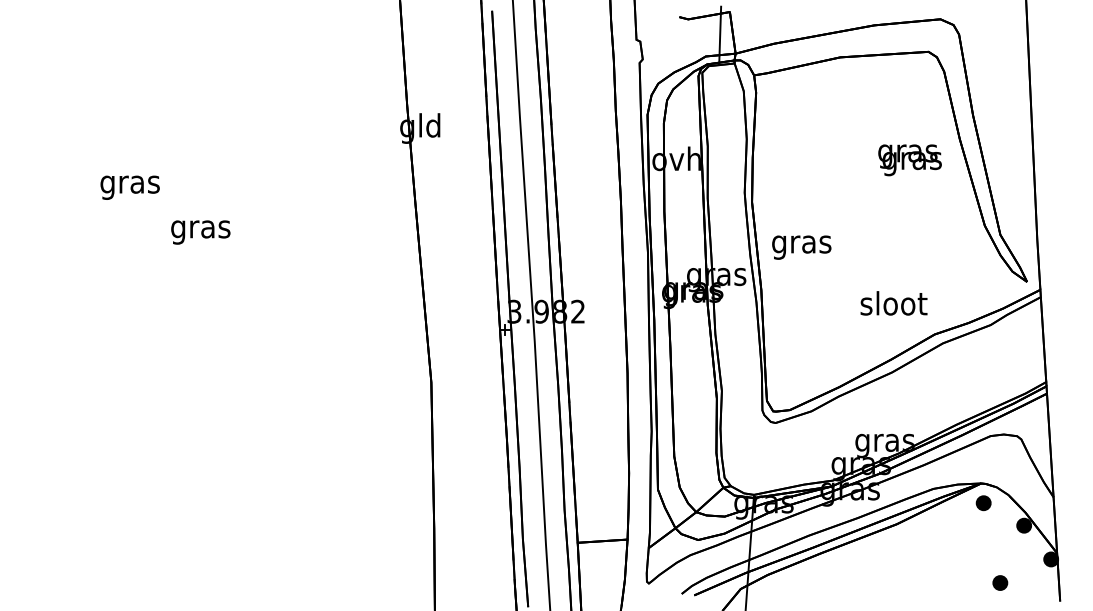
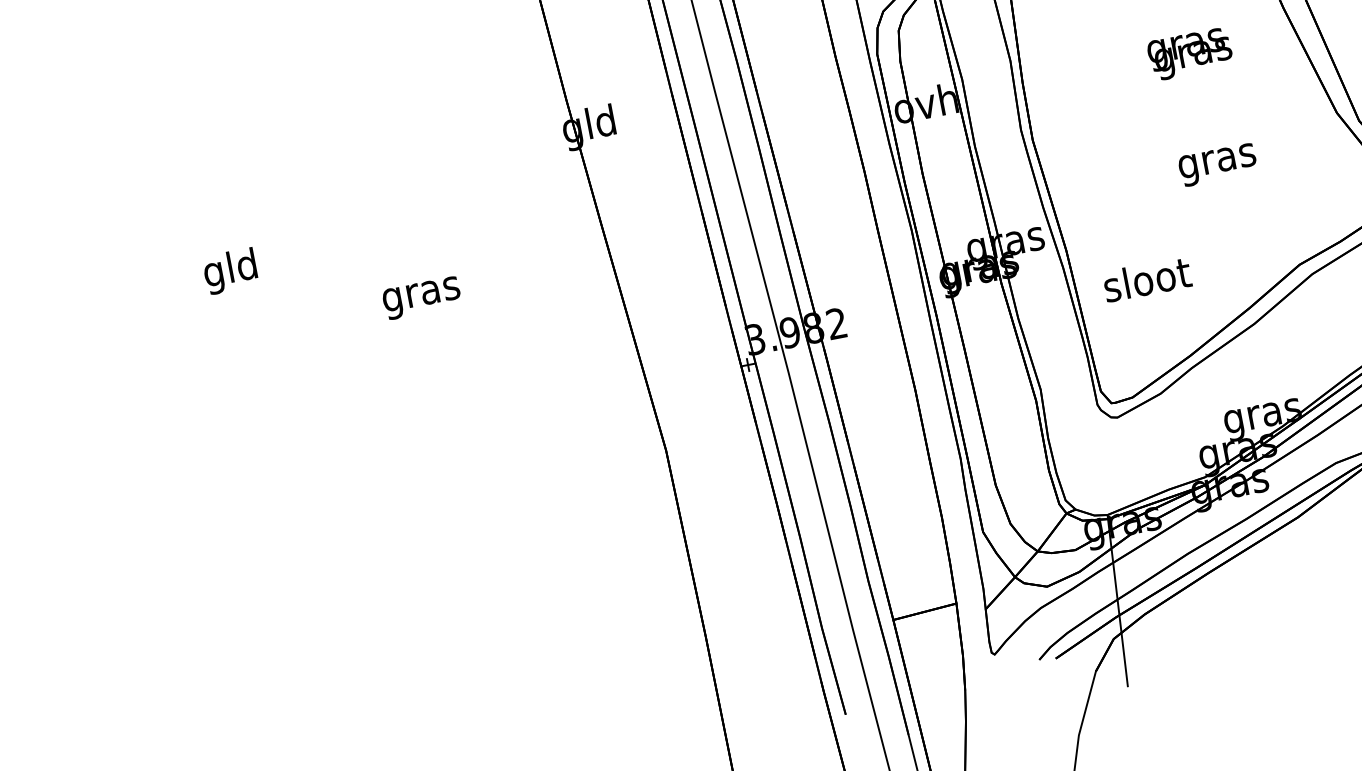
text: (909, 160) -> (1189, 54), moved
text: (129, 184) -> (230, 271), gras -> gld
text: (200, 232) -> (421, 298), moved
text: (801, 247) -> (1217, 164), moved
text: (893, 303) -> (1146, 279), moved

